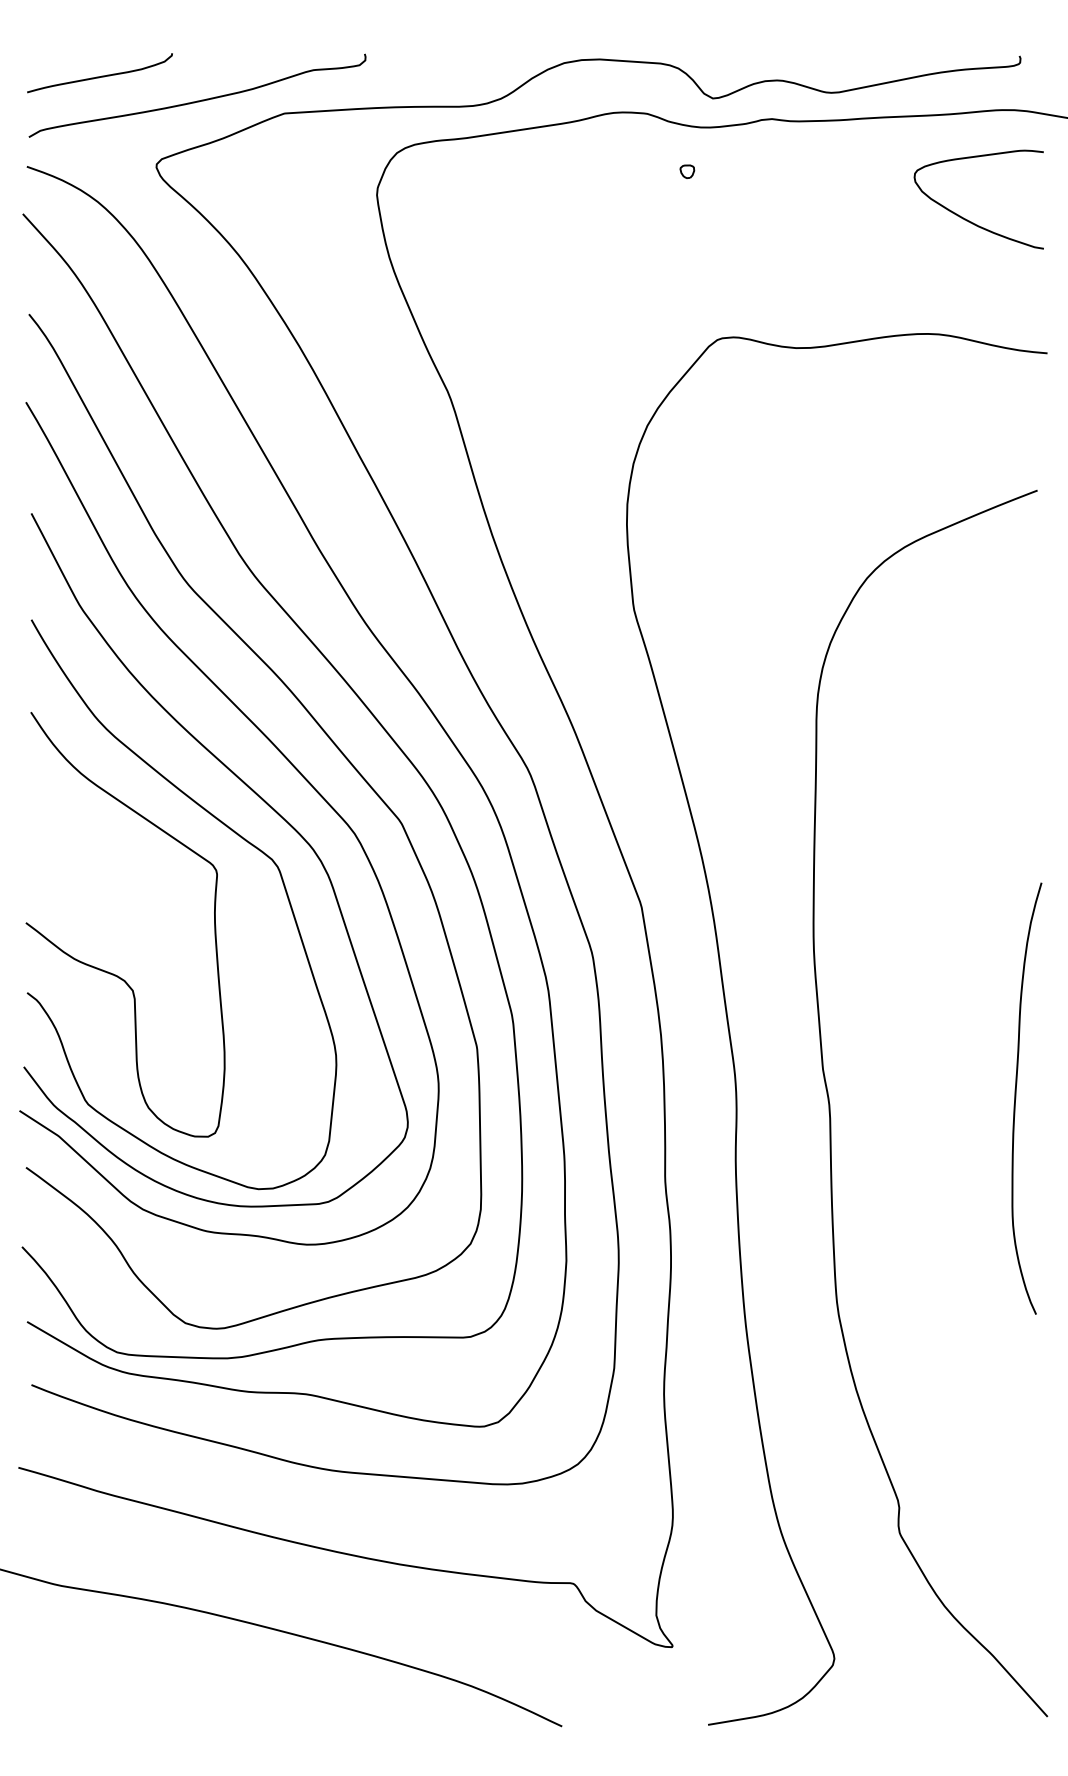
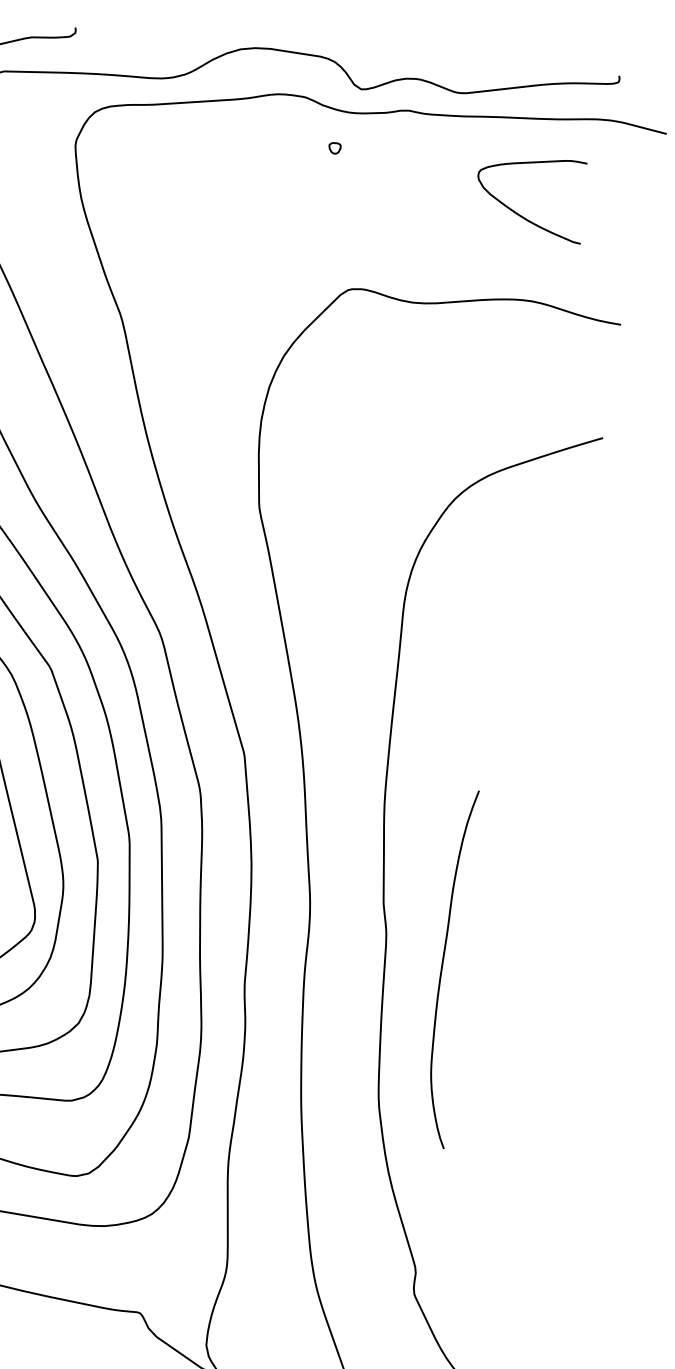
curve: (967, 219) -> (519, 214), moved
curve: (1016, 1098) -> (442, 968), moved

